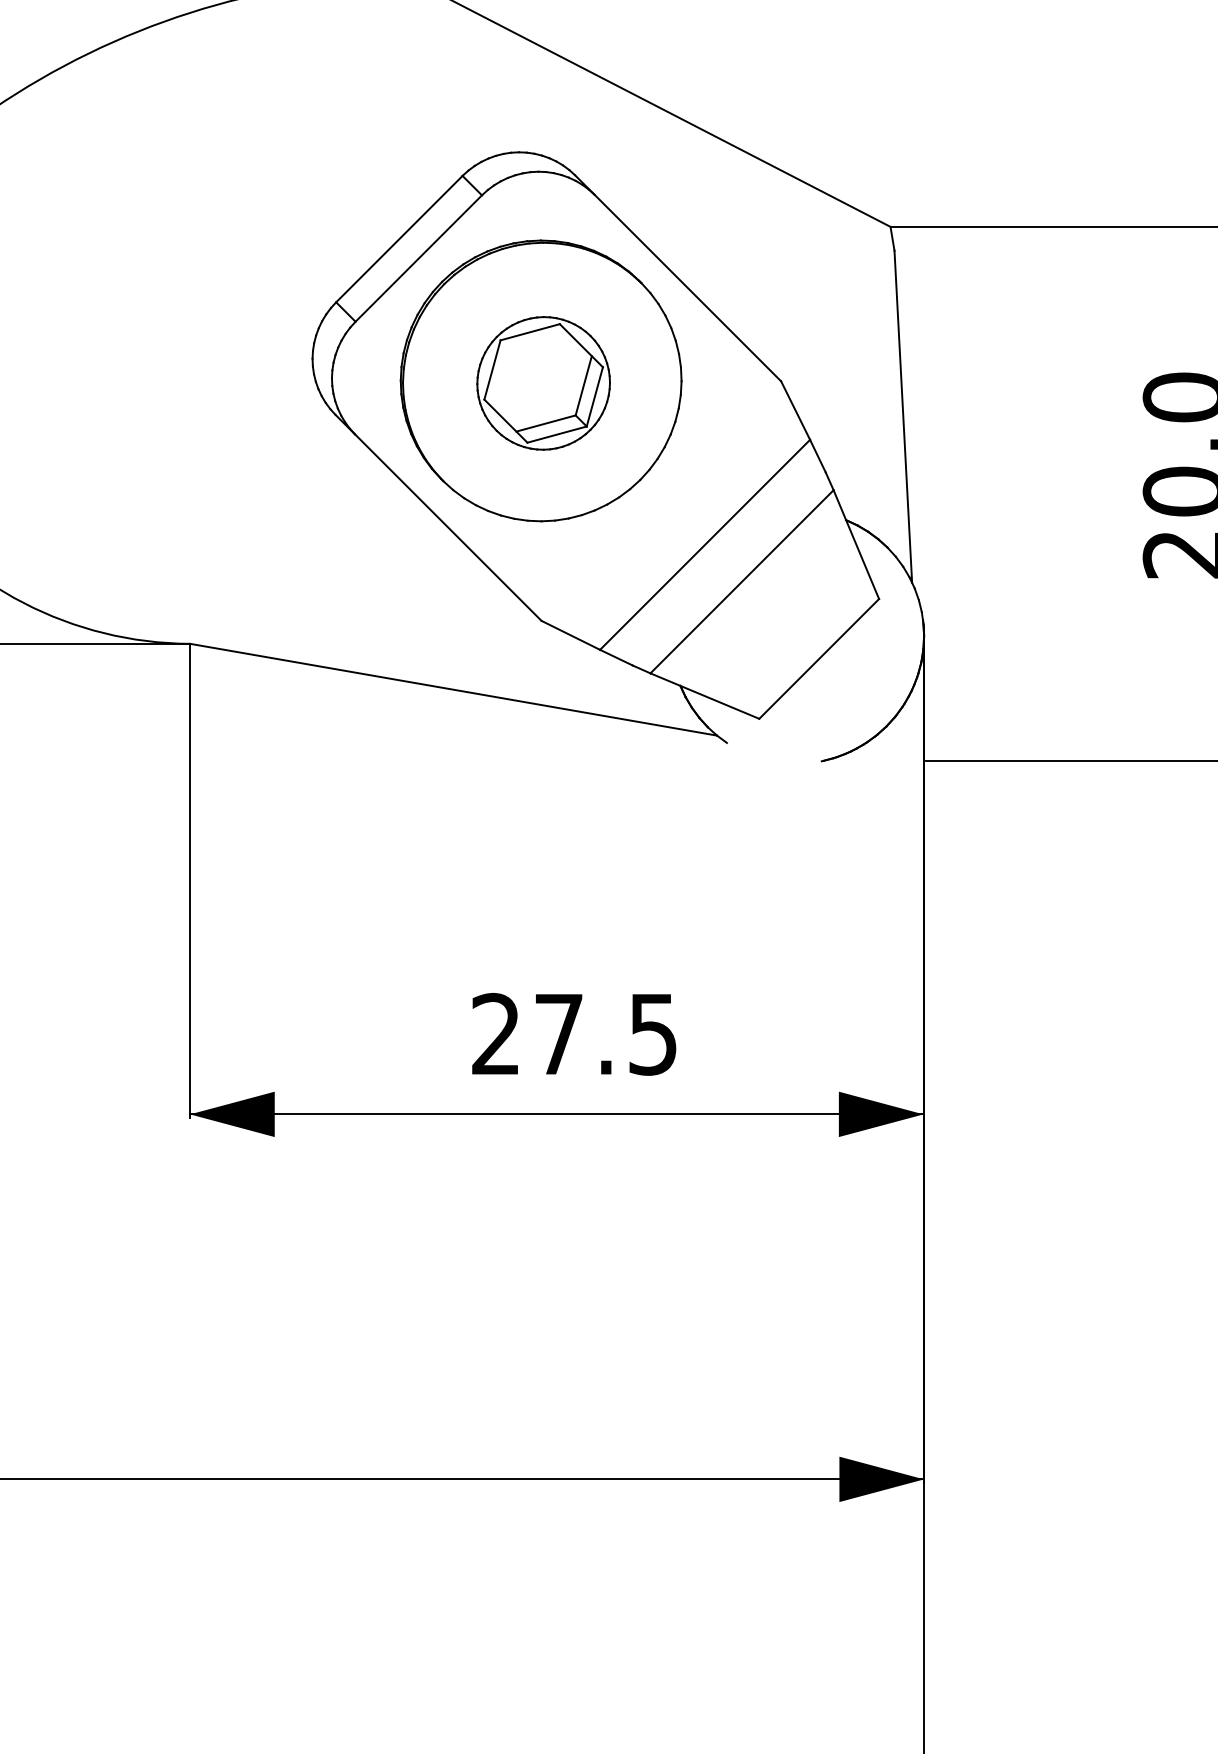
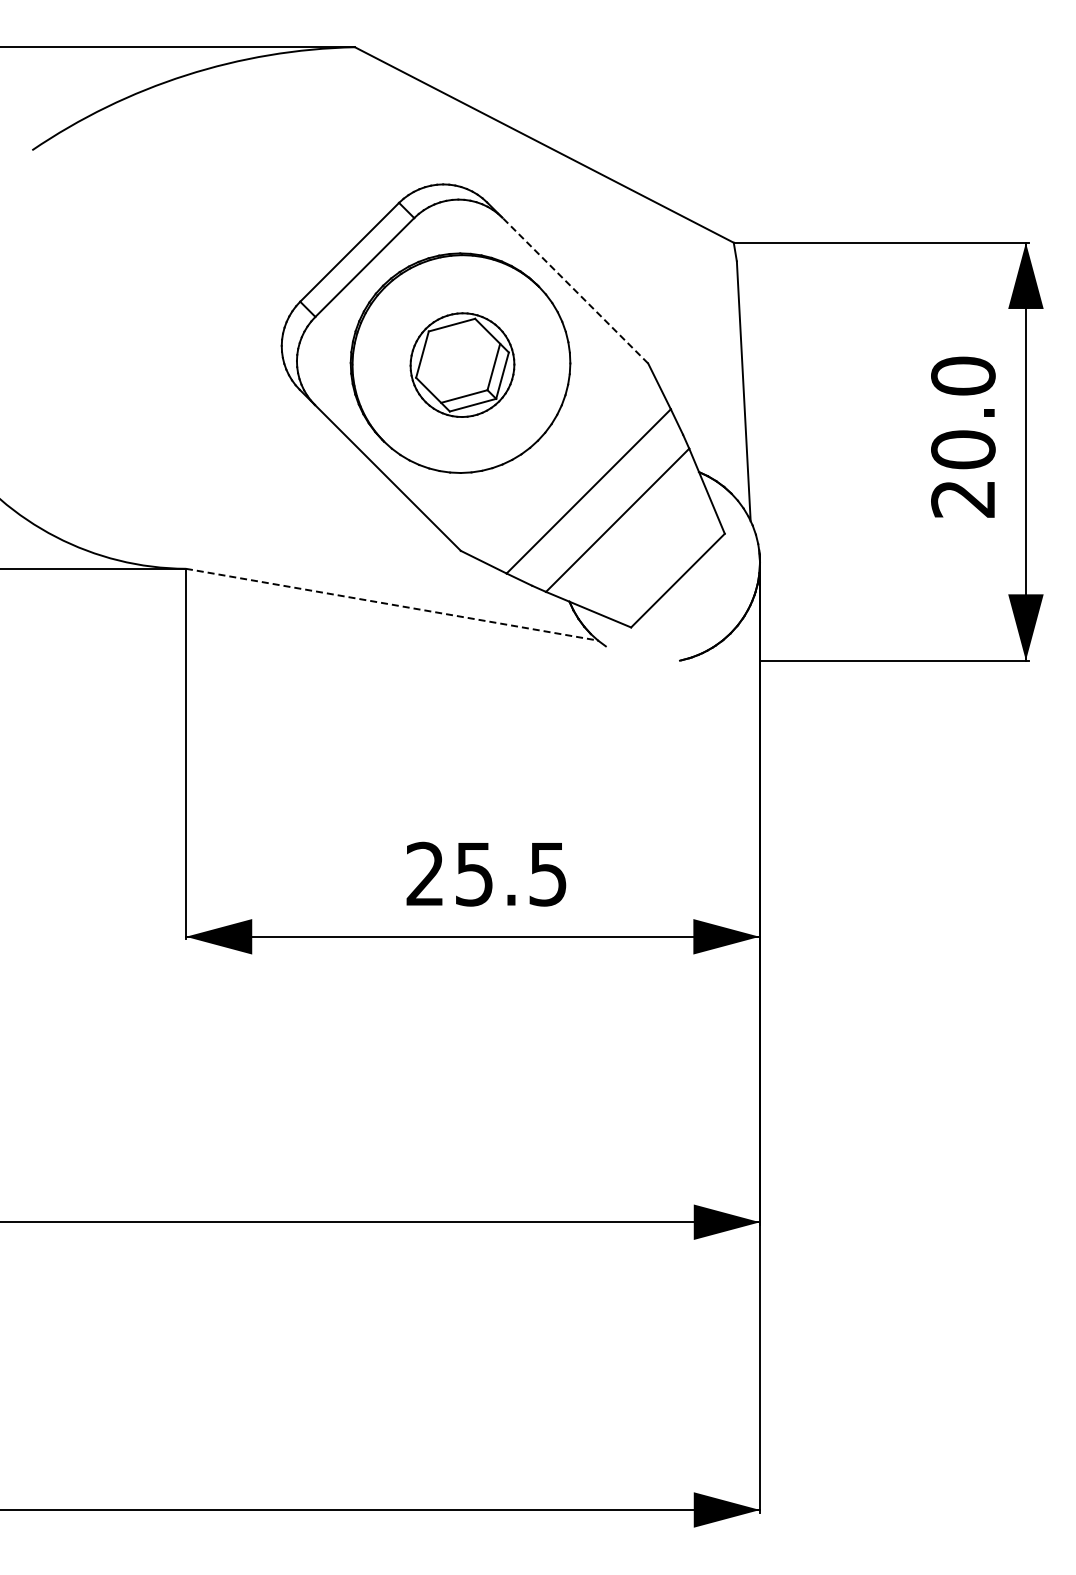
line: (686, 287) -> (574, 290), solid -> dashed
line: (454, 689) -> (392, 604), solid -> dashed
text: (559, 1034) -> (474, 874), 27.5 -> 25.5

